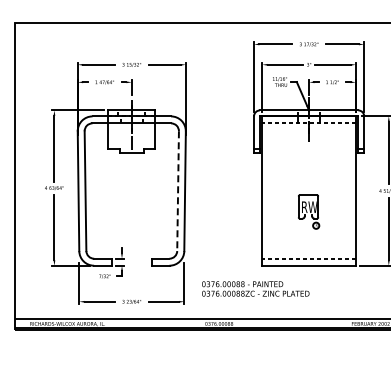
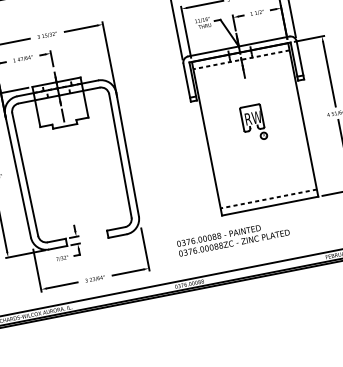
line: (178, 191) -> (120, 156), dashed -> solid
part: (309, 211) -> (254, 122), moved
text: (255, 288) -> (233, 237), moved

